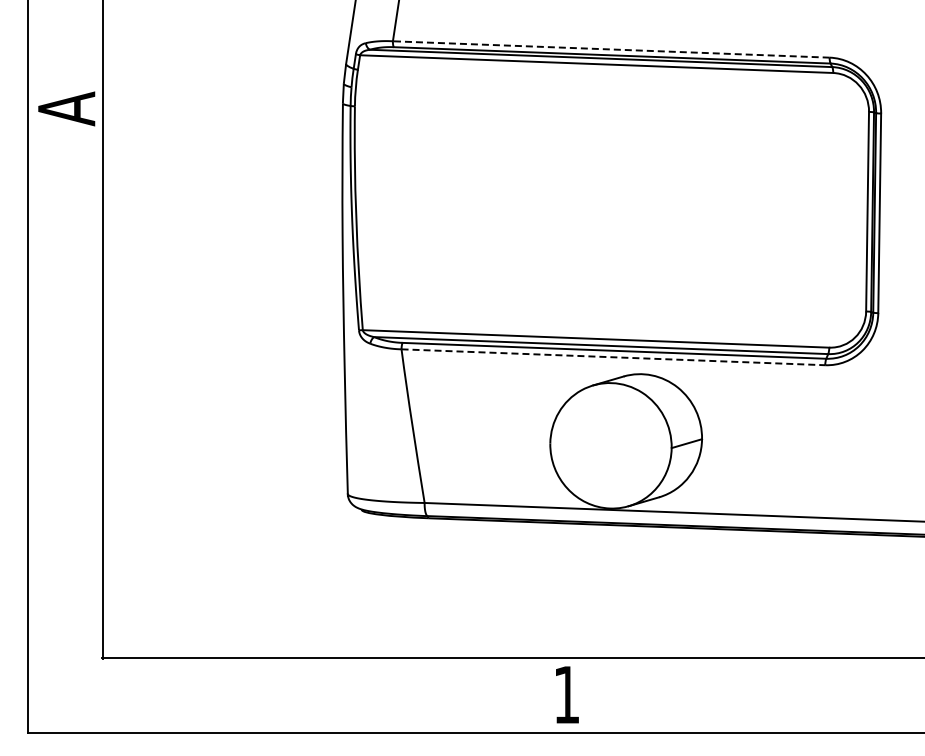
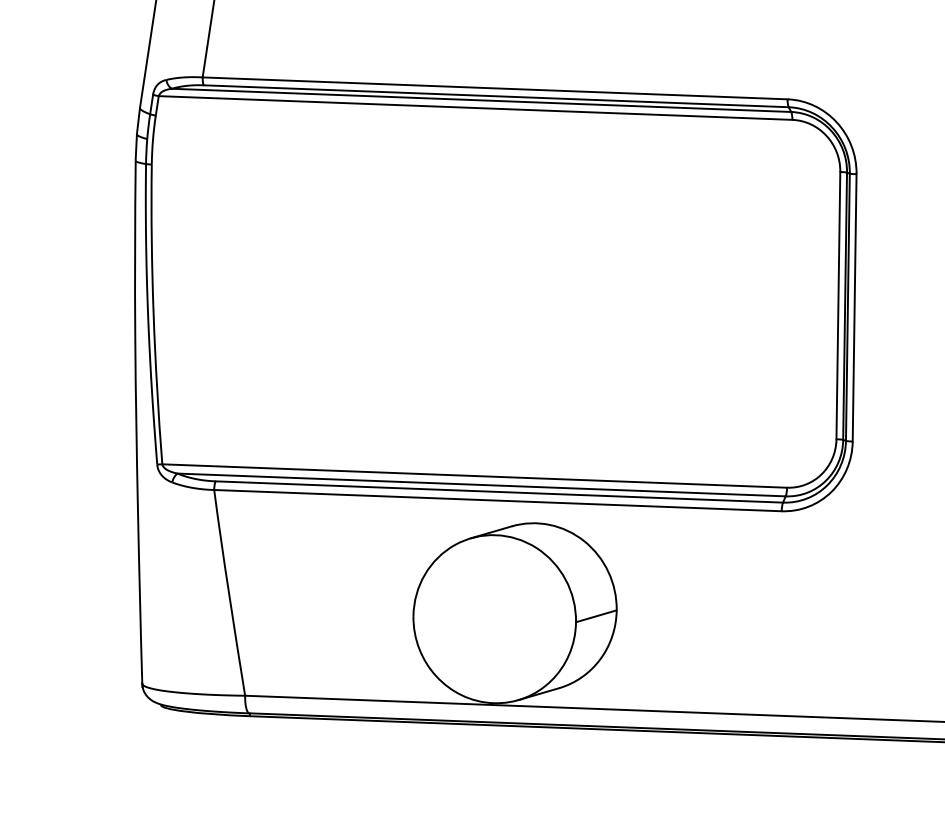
line: (611, 49) -> (495, 88), dashed -> solid
line: (613, 357) -> (498, 500), dashed -> solid

